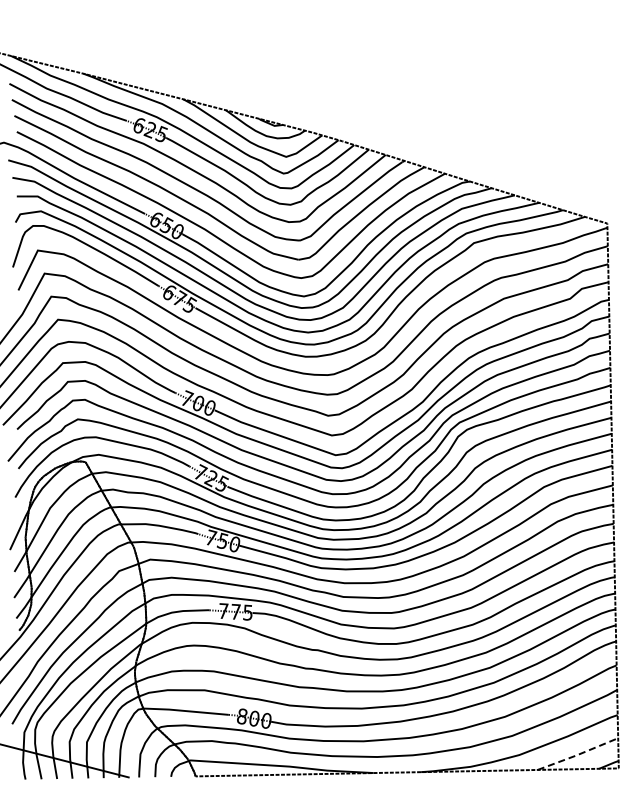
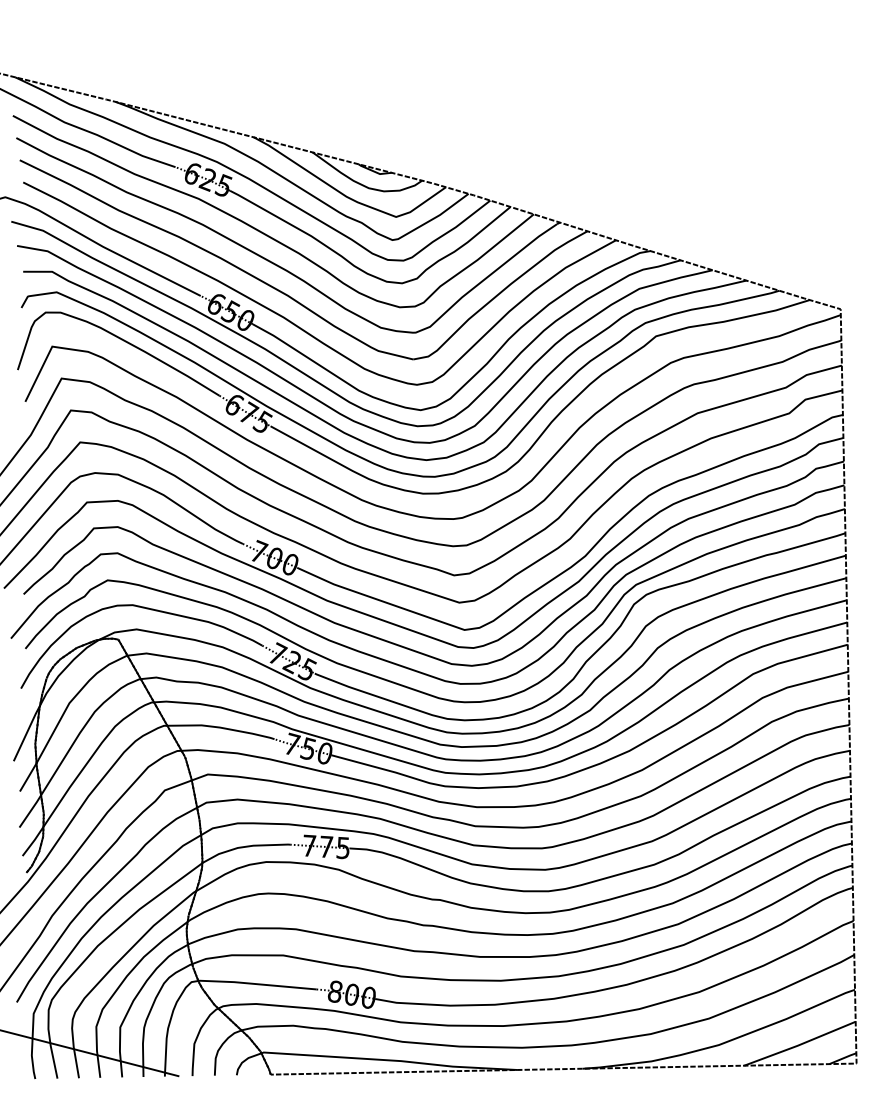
line: (578, 754) -> (800, 1044), dashed -> solid

